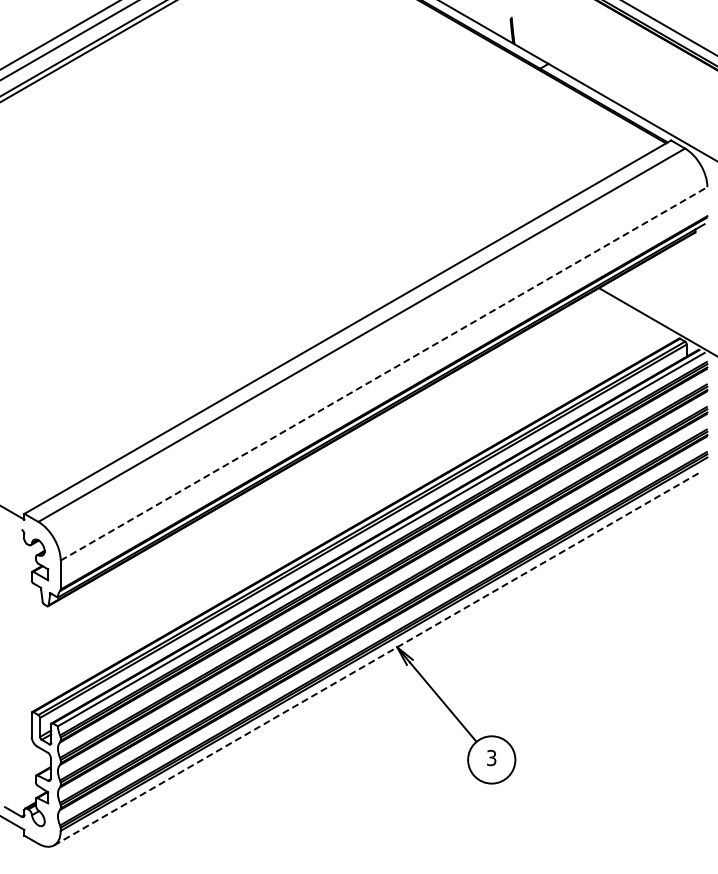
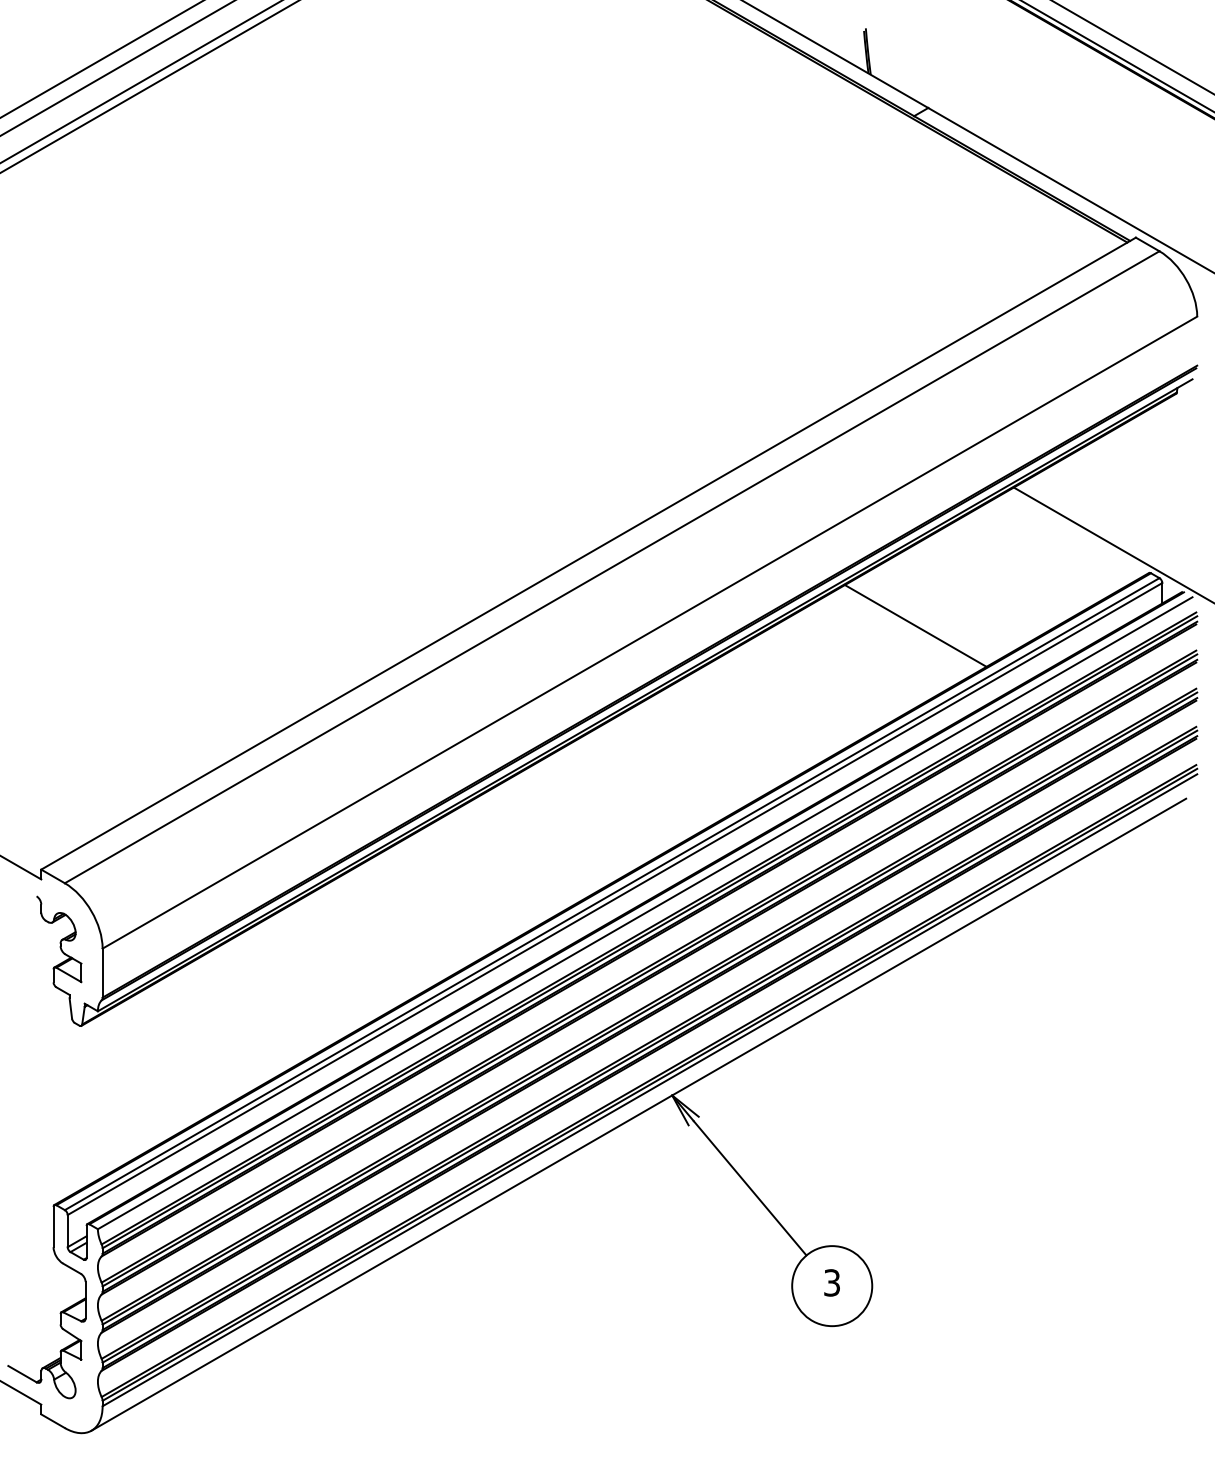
line: (540, 369) -> (914, 625), added
line: (384, 373) -> (650, 632), dashed -> solid
line: (377, 658) -> (638, 1114), dashed -> solid

